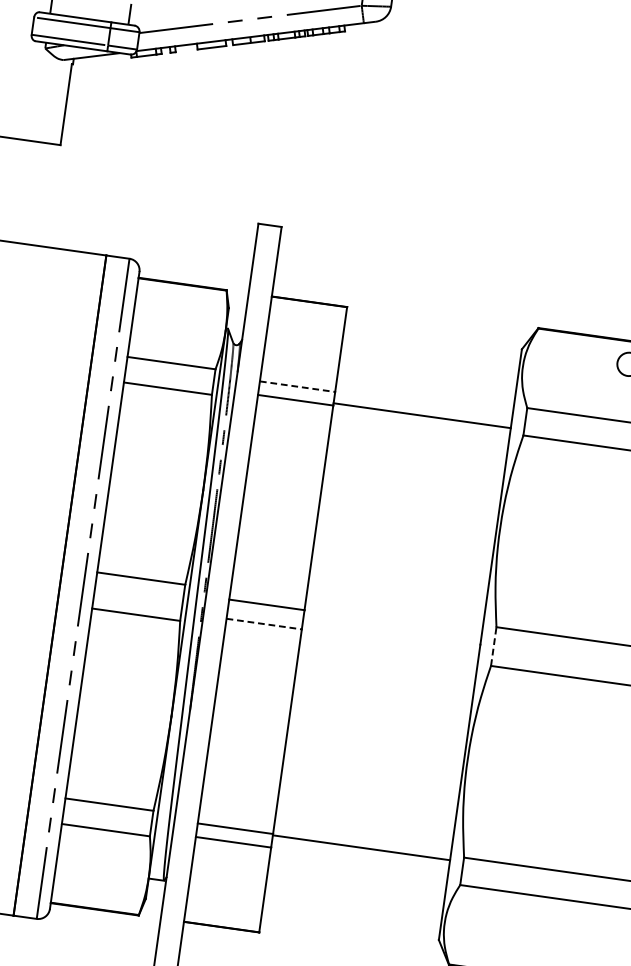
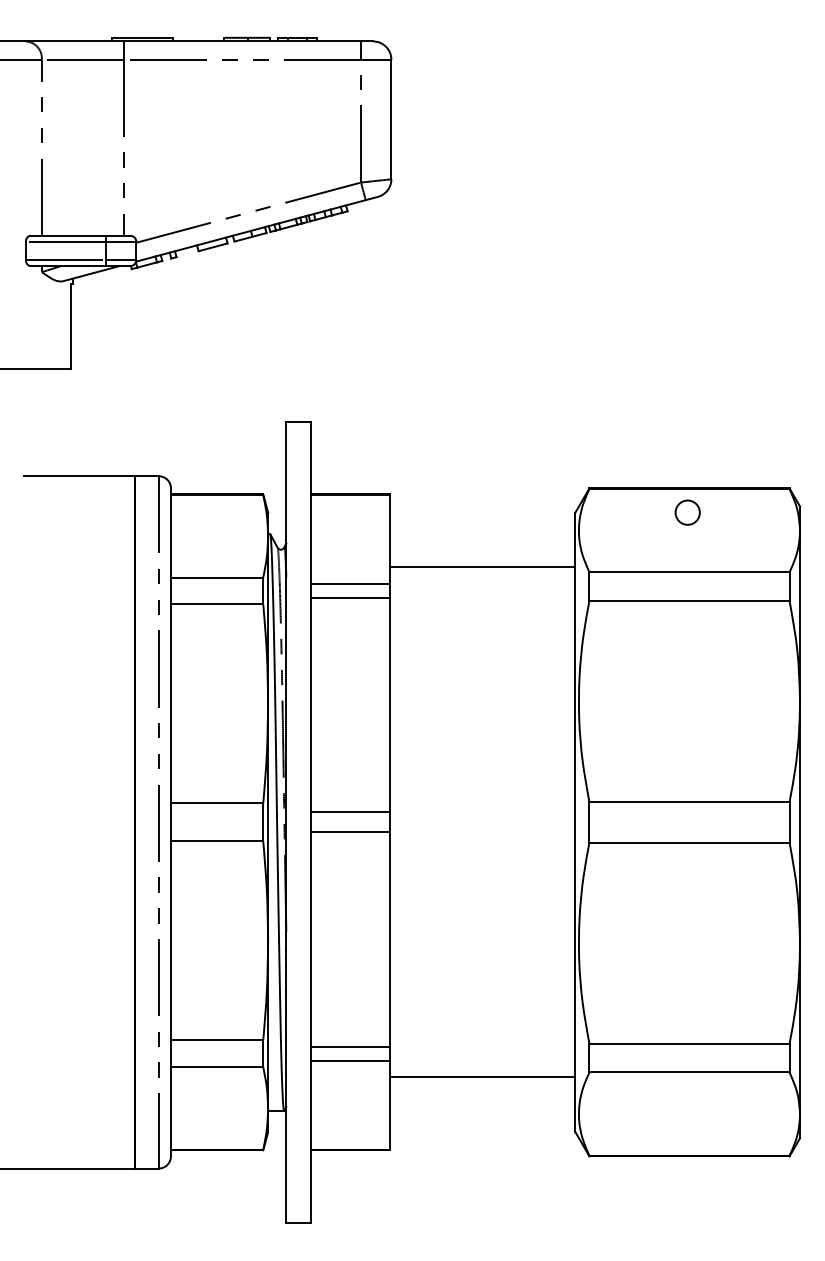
line: (297, 386) -> (350, 583), dashed -> solid
line: (422, 415) -> (482, 567), moved
line: (264, 624) -> (350, 832), dashed -> solid
line: (493, 645) -> (589, 821), dashed -> solid
line: (361, 847) -> (482, 1077), moved

